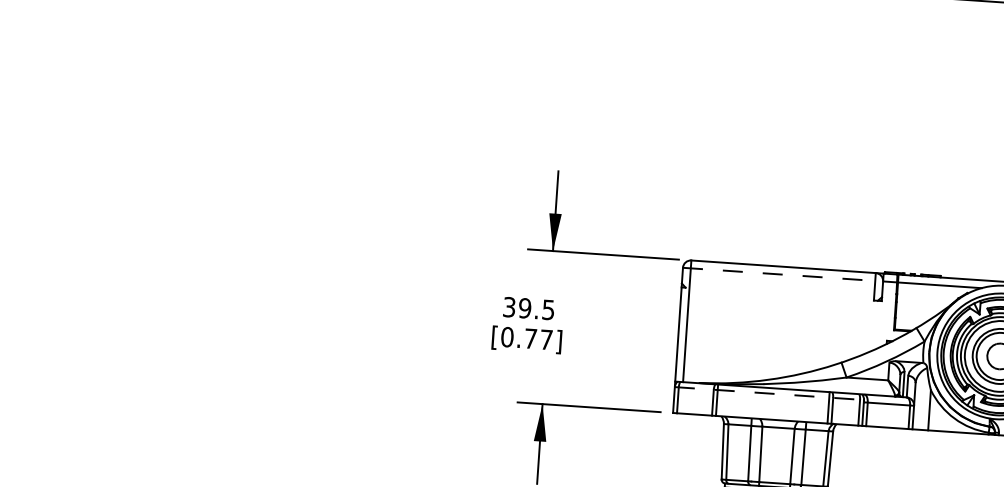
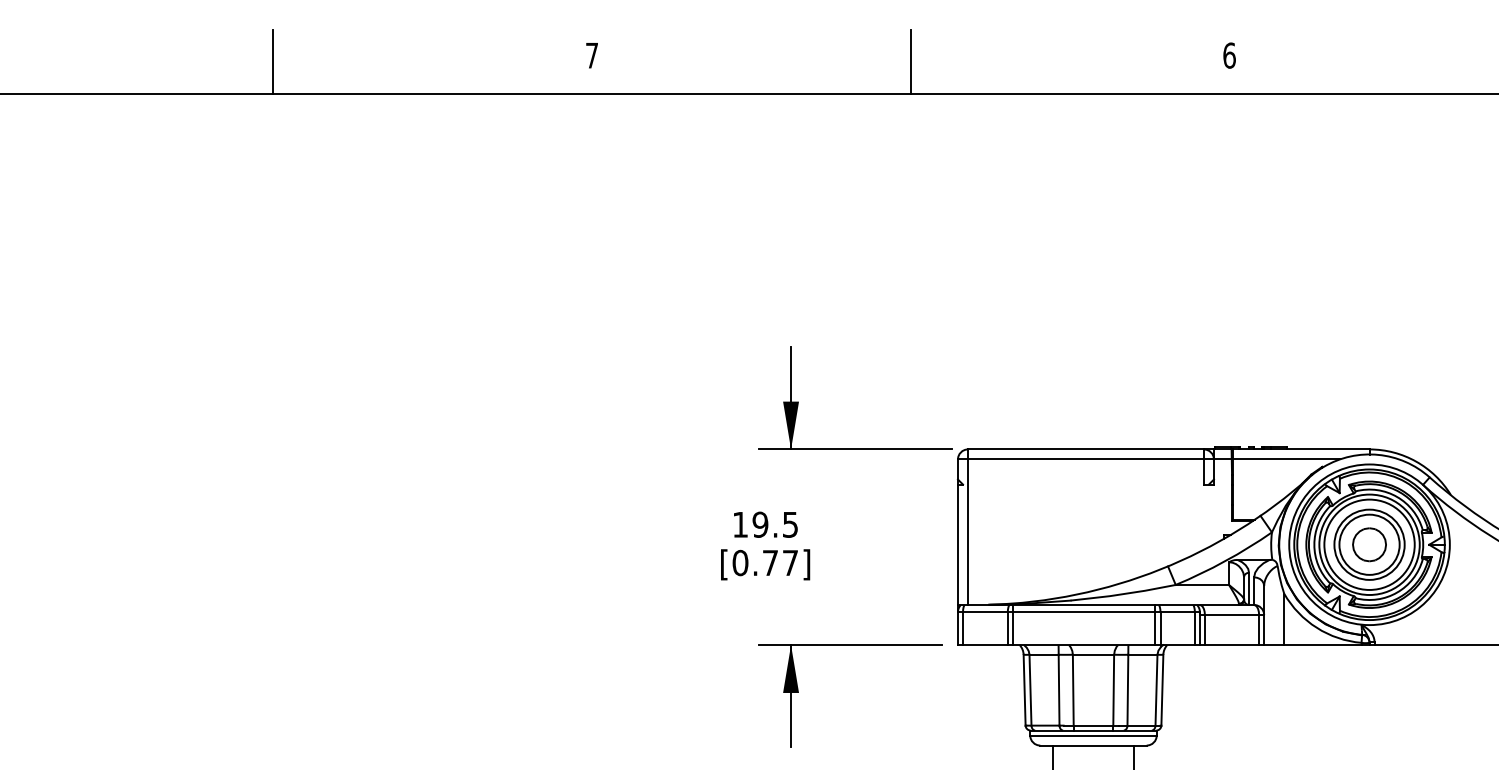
line: (789, 275) -> (1094, 459), dashed -> solid
text: (509, 307) -> (740, 524), 39.5 -> 19.5
line: (769, 393) -> (1078, 612), dashed -> solid

